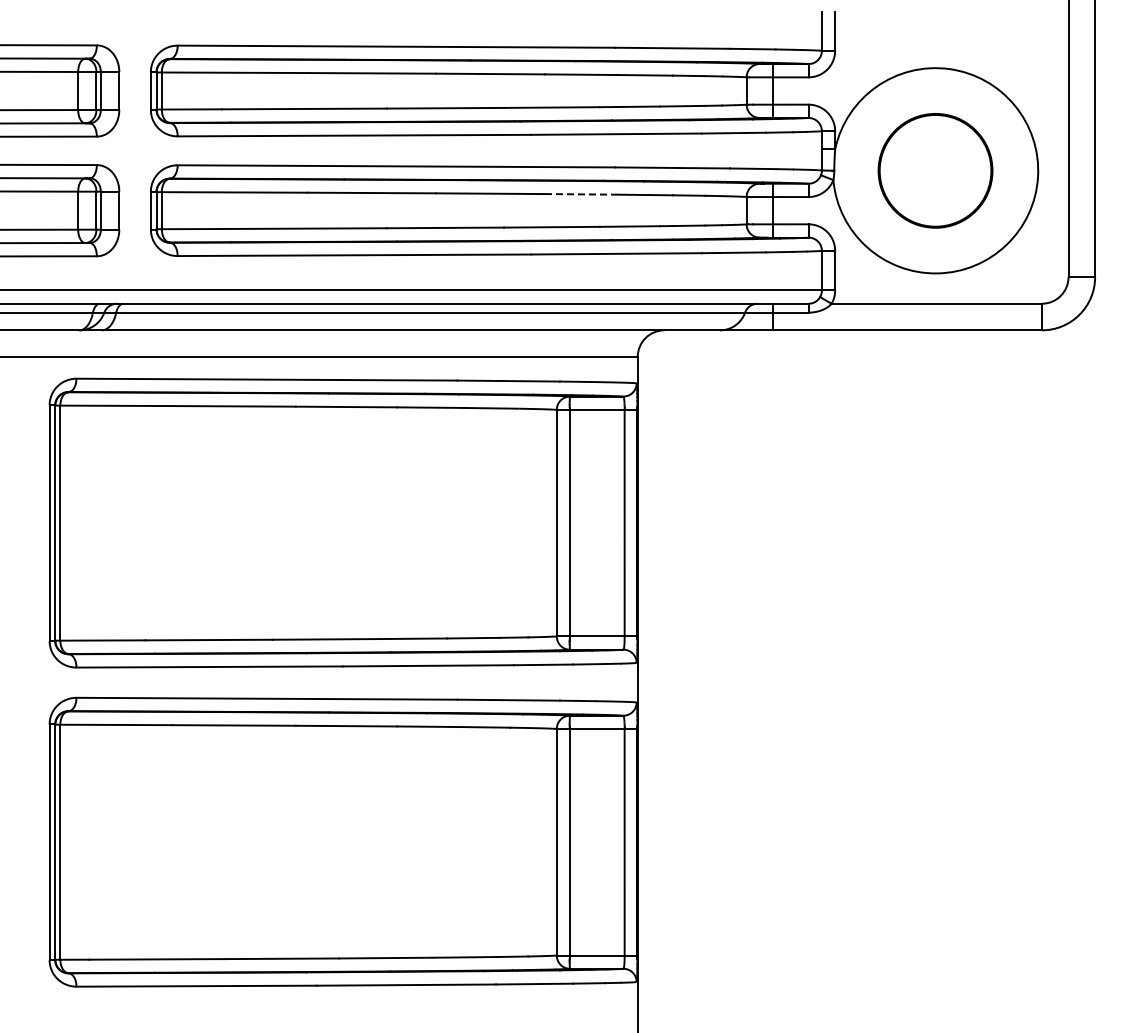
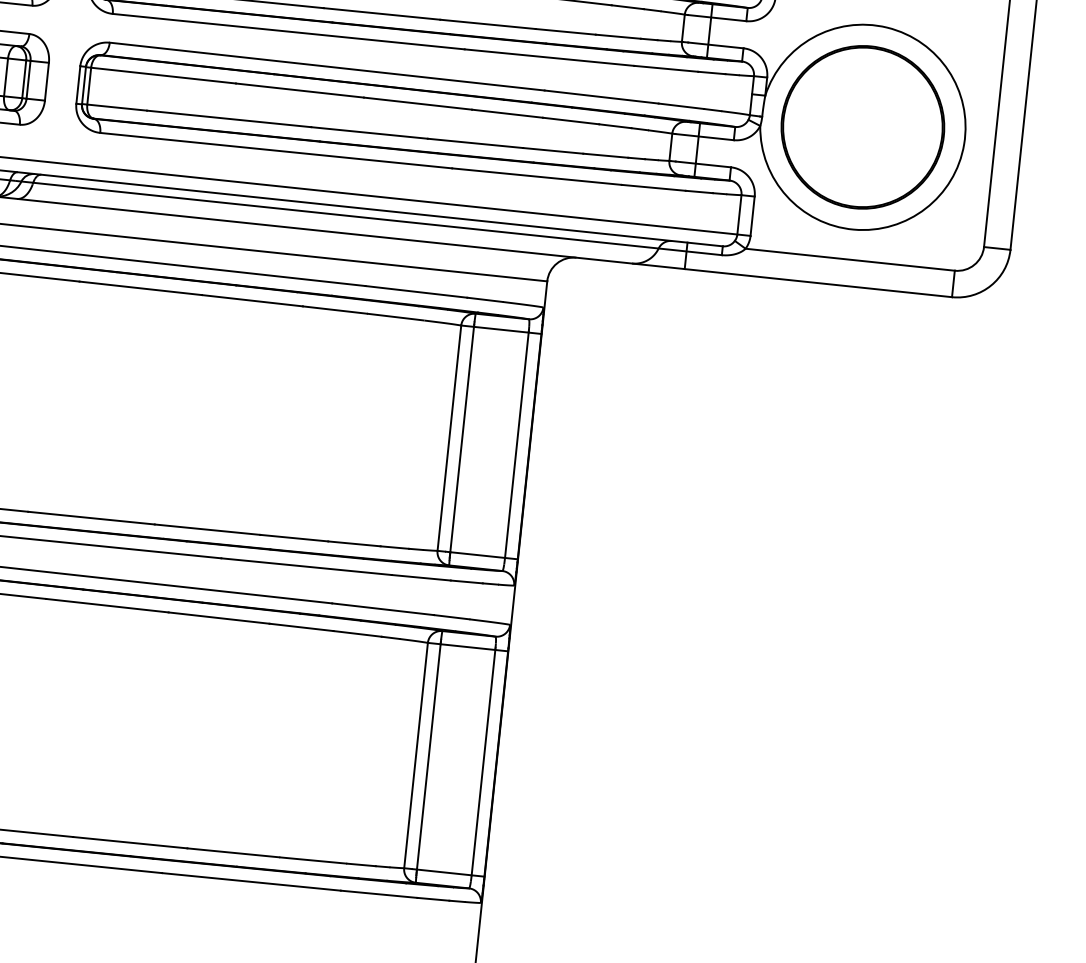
part: (935, 170) -> (862, 127), size x1.43
line: (580, 194) -> (507, 113), dashed -> solid

